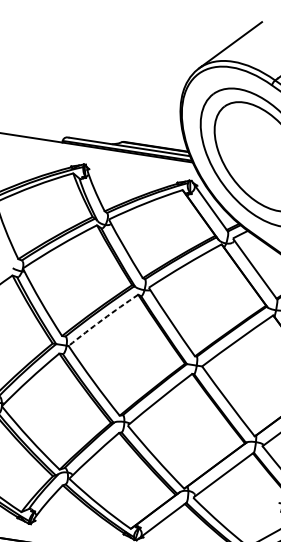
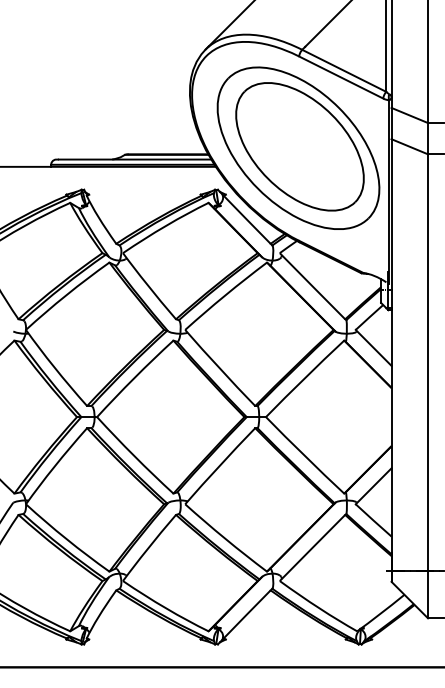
arc: (102, 319) -> (134, 378), dashed -> solid

